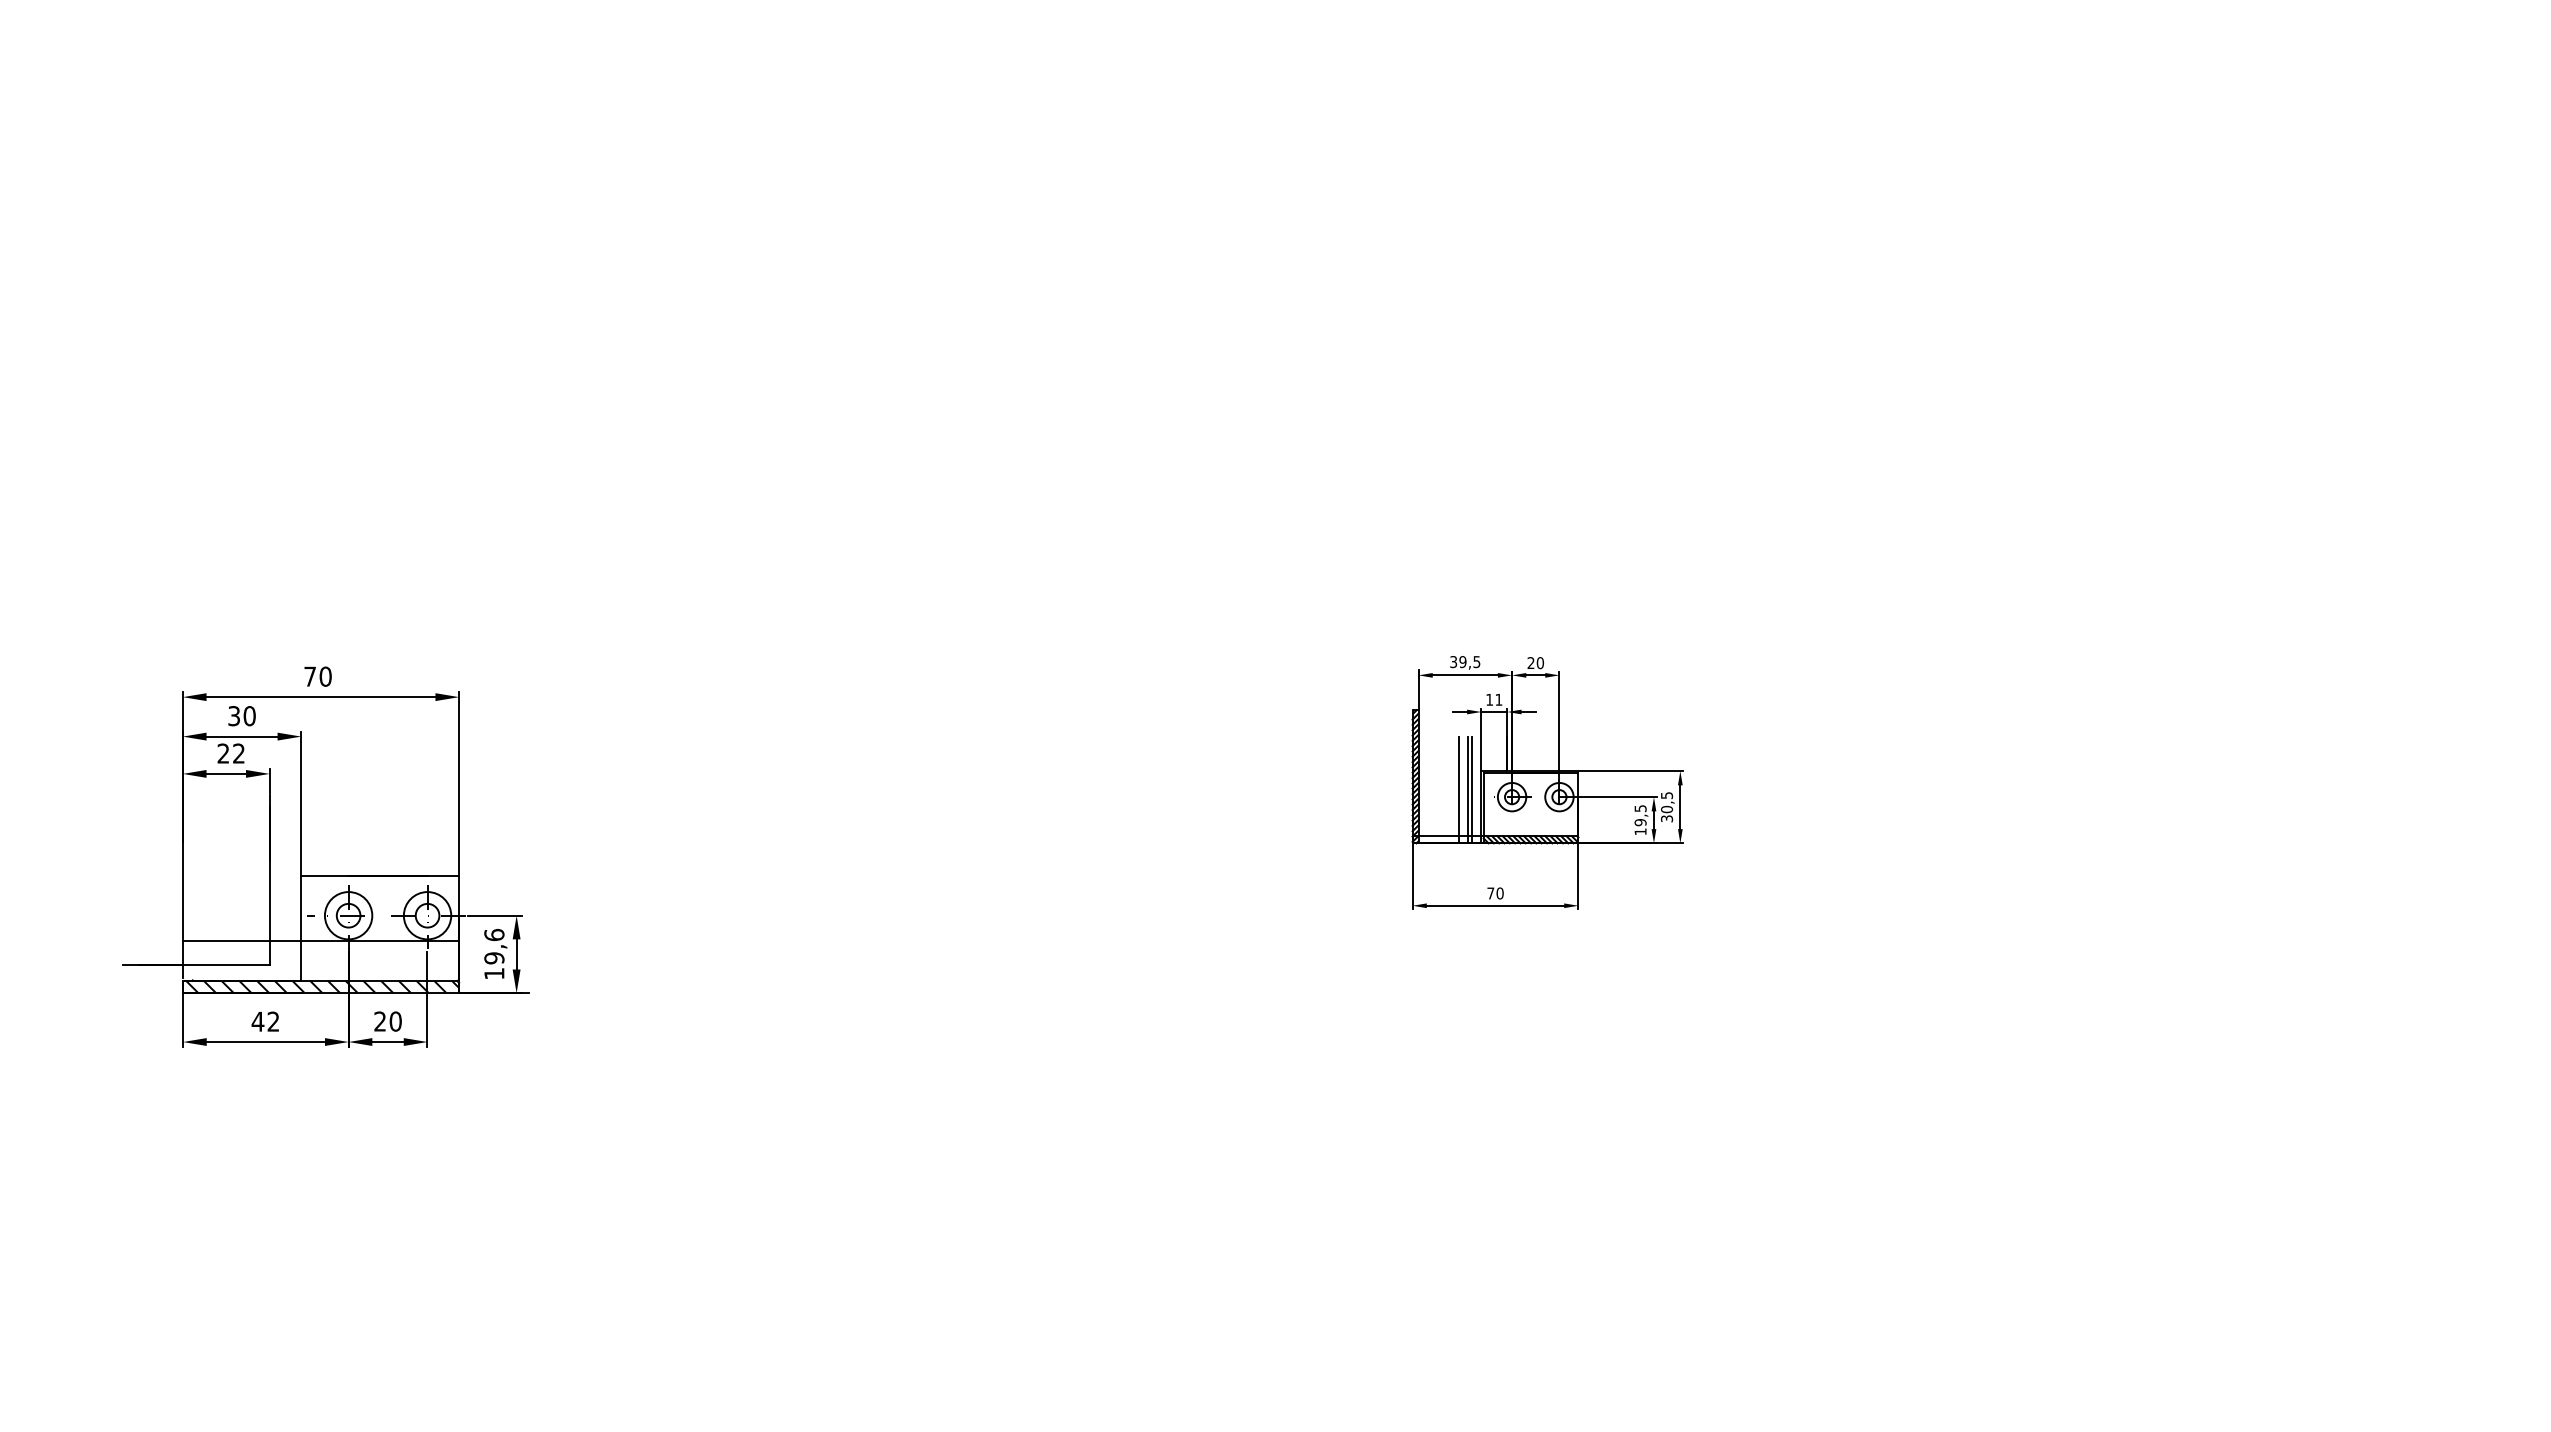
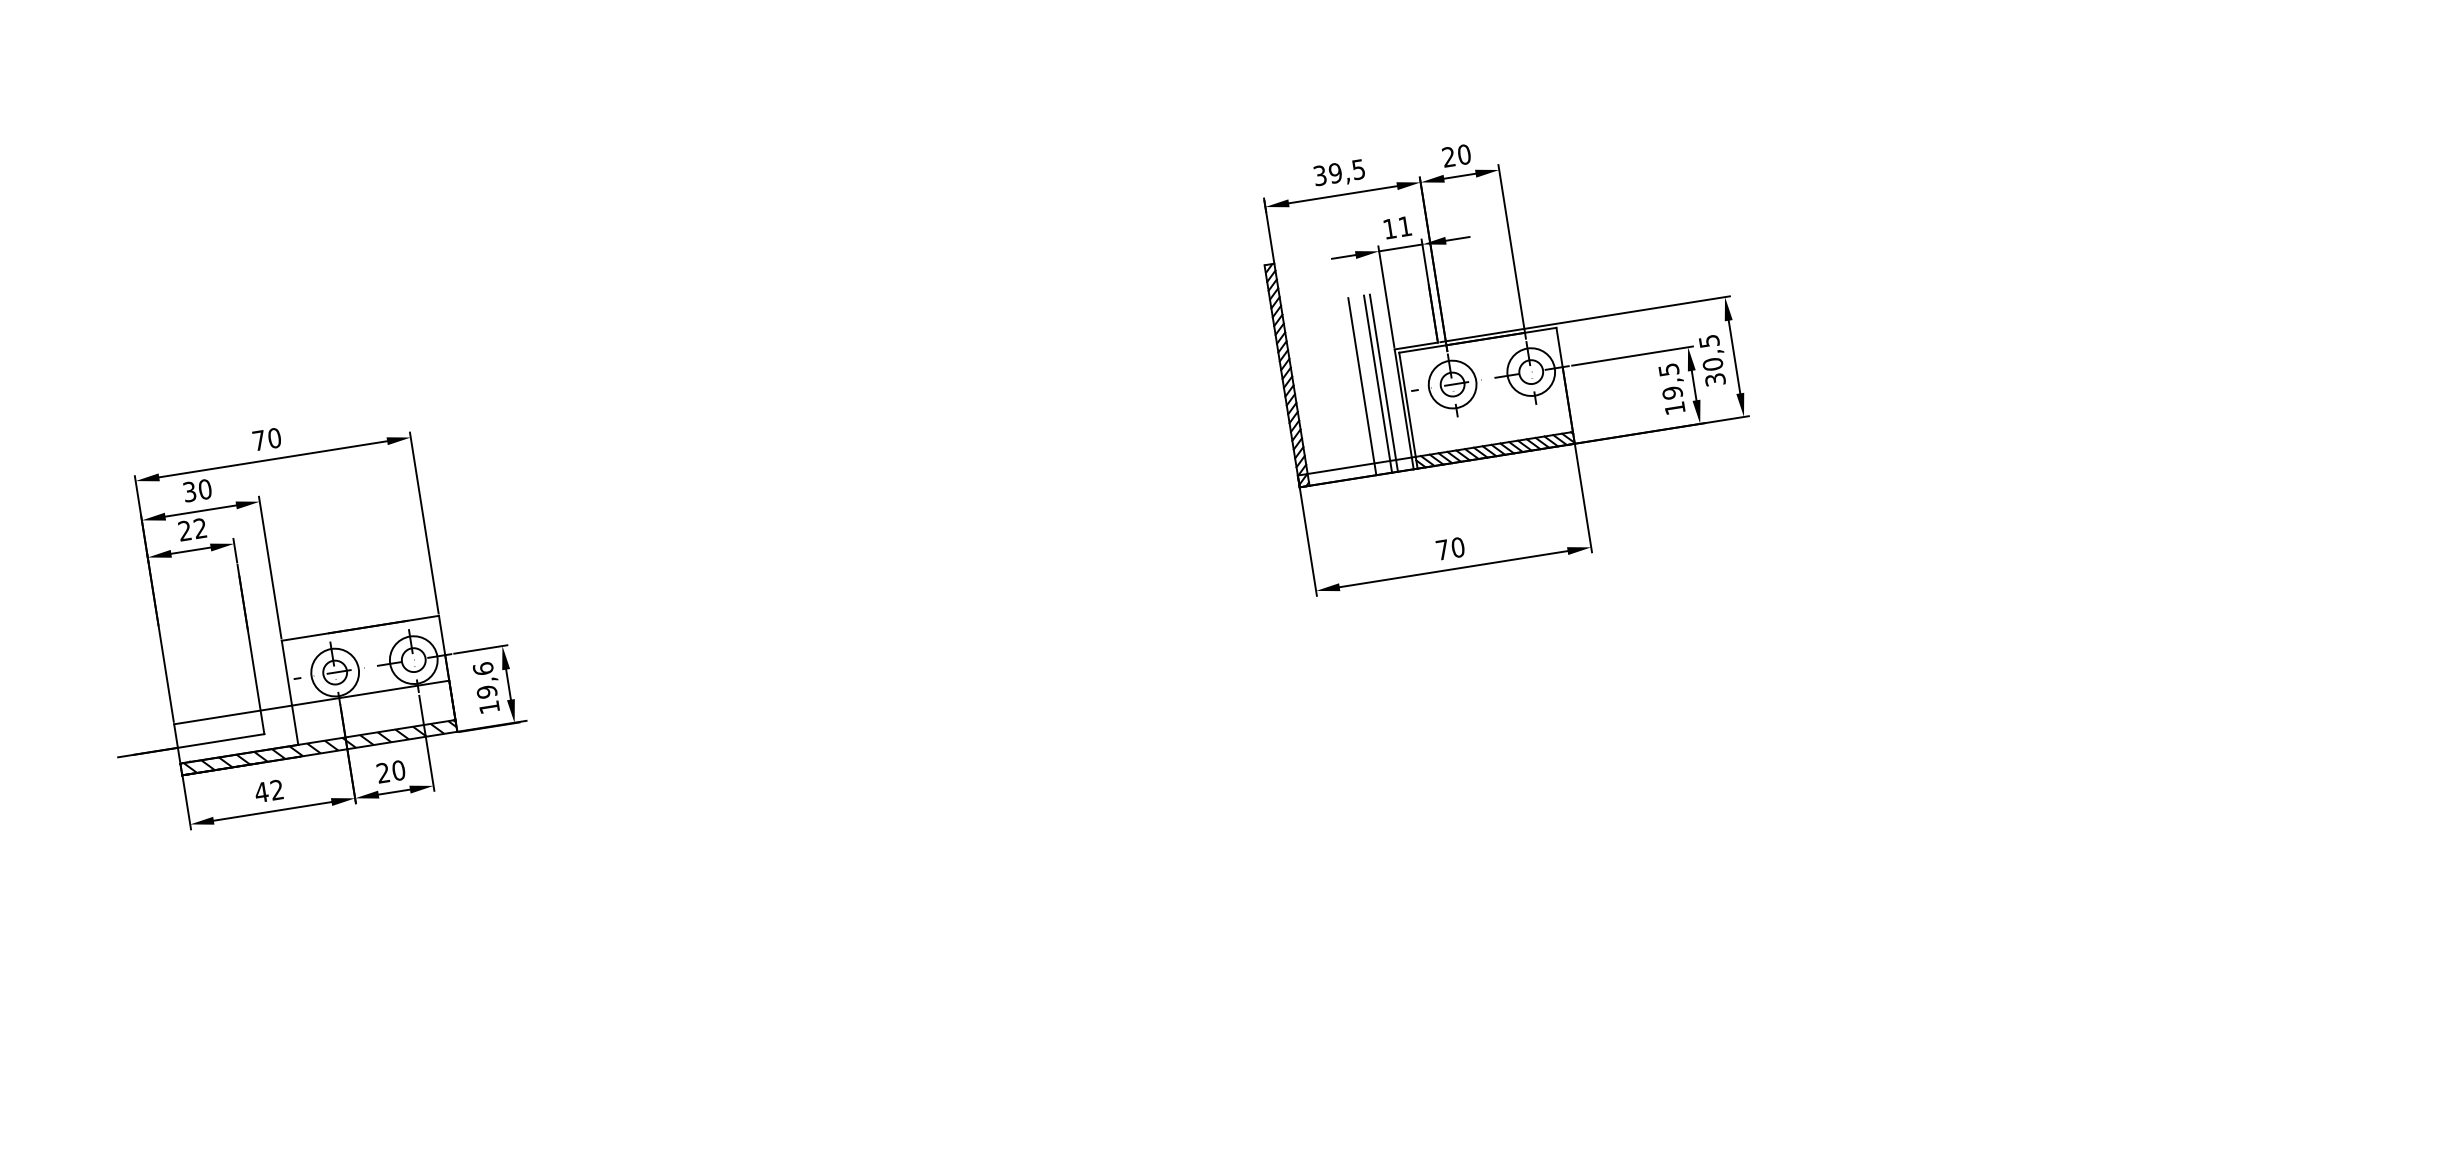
part: (1547, 782) -> (1507, 350), size x1.67

